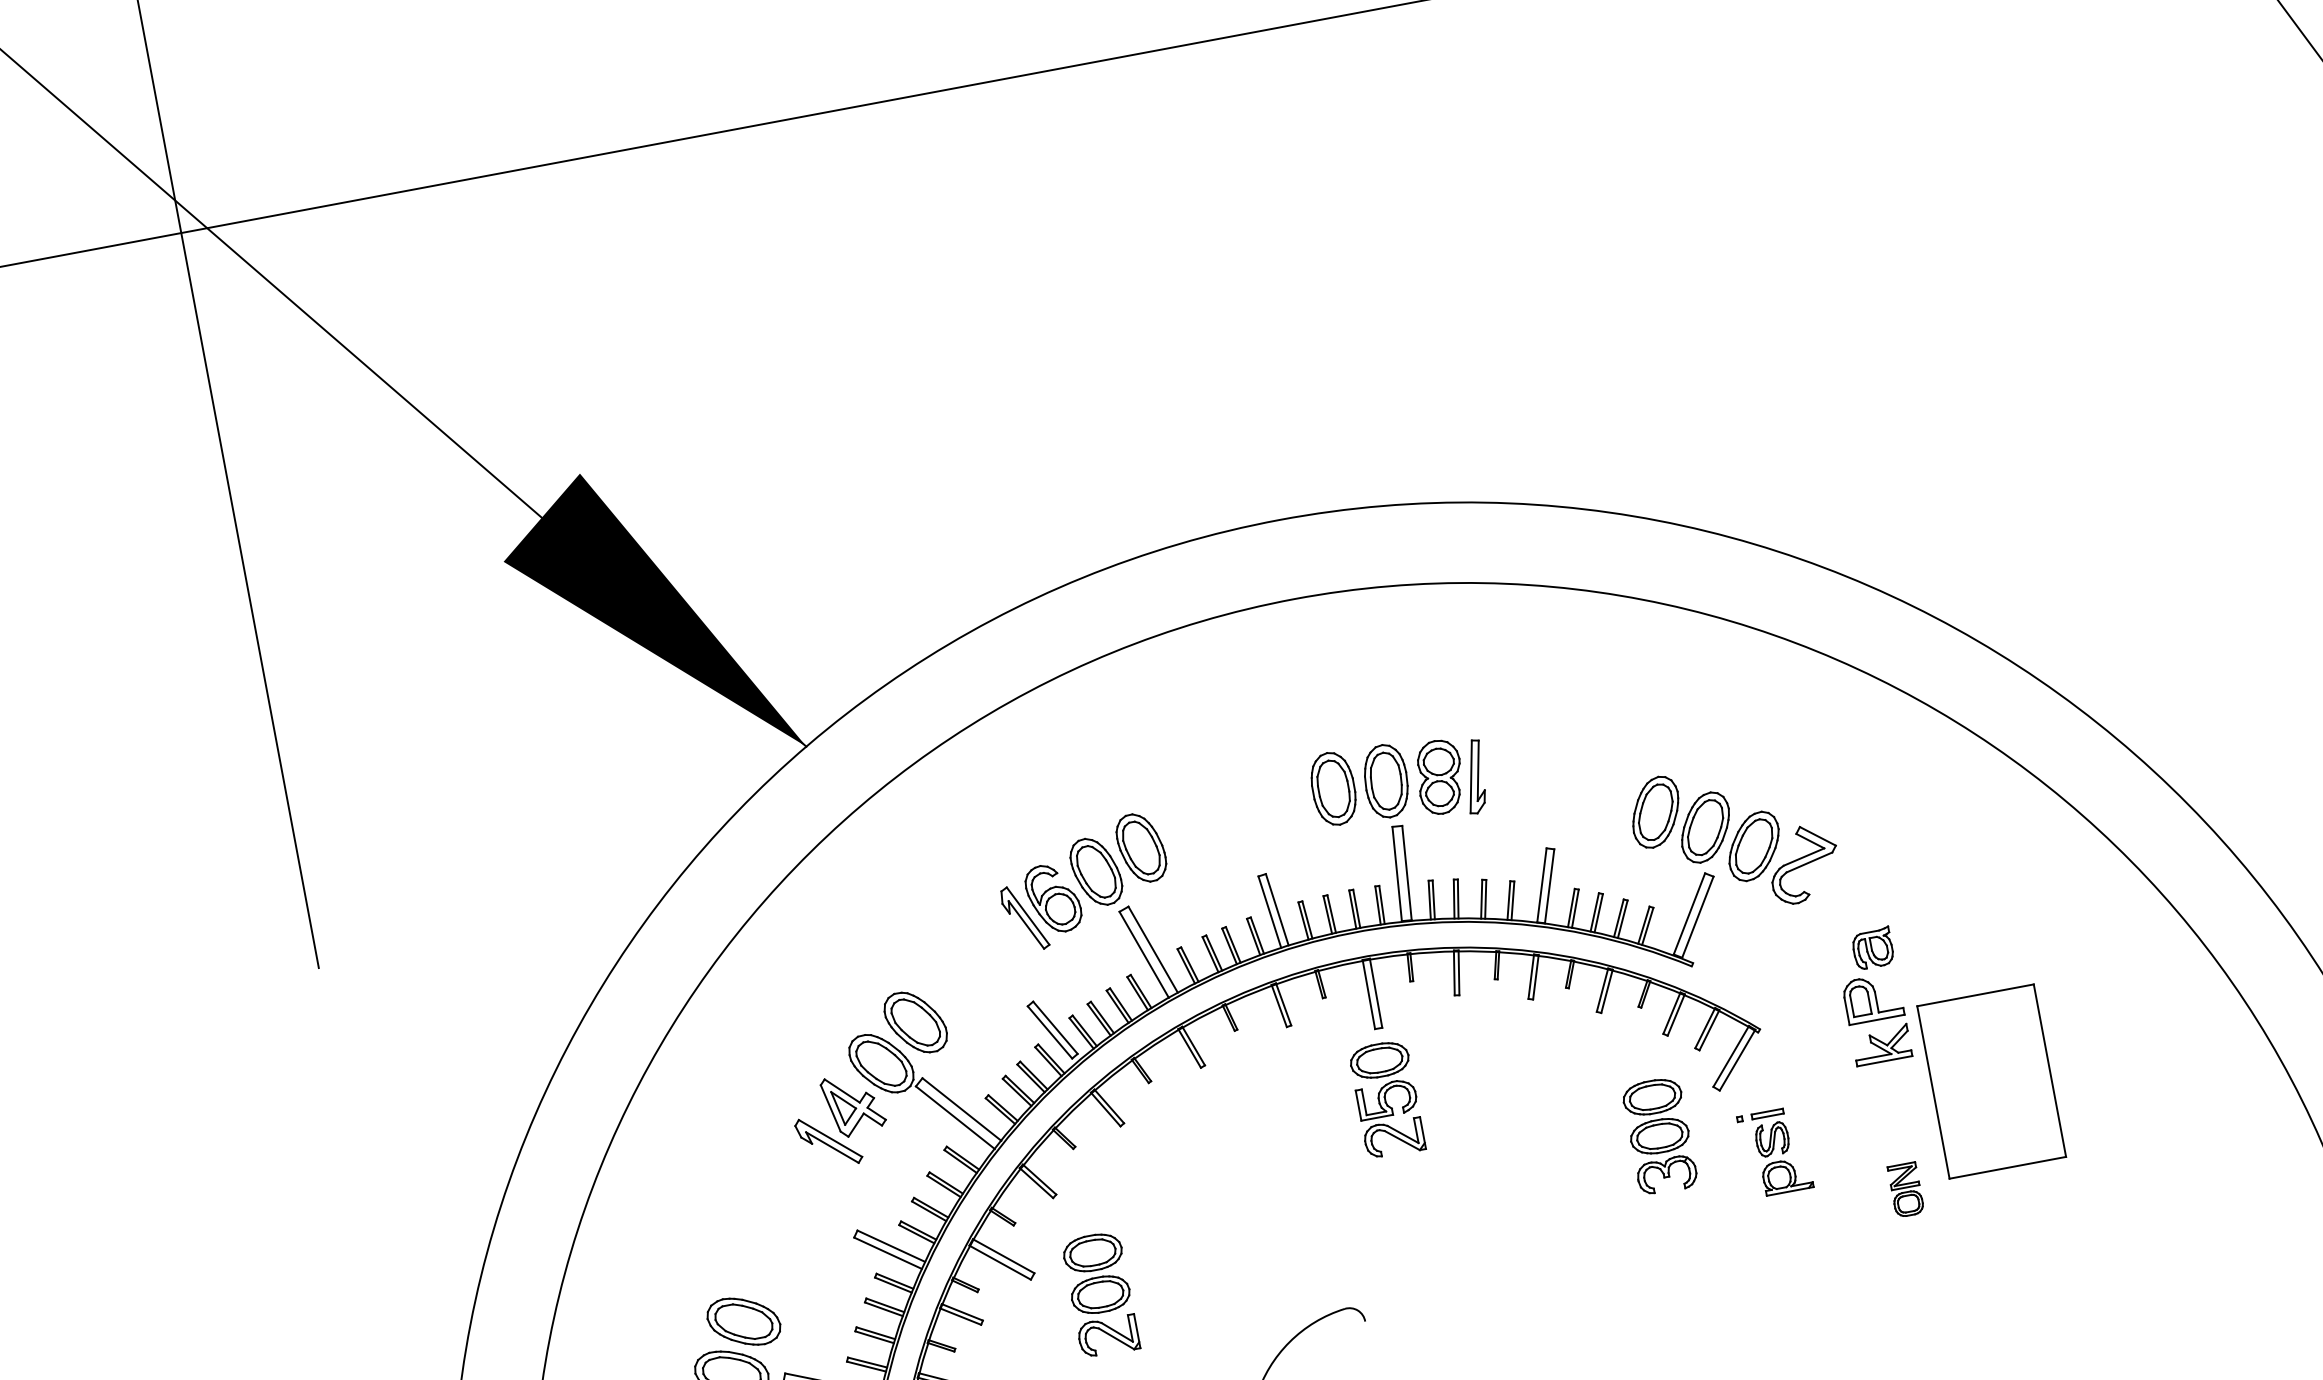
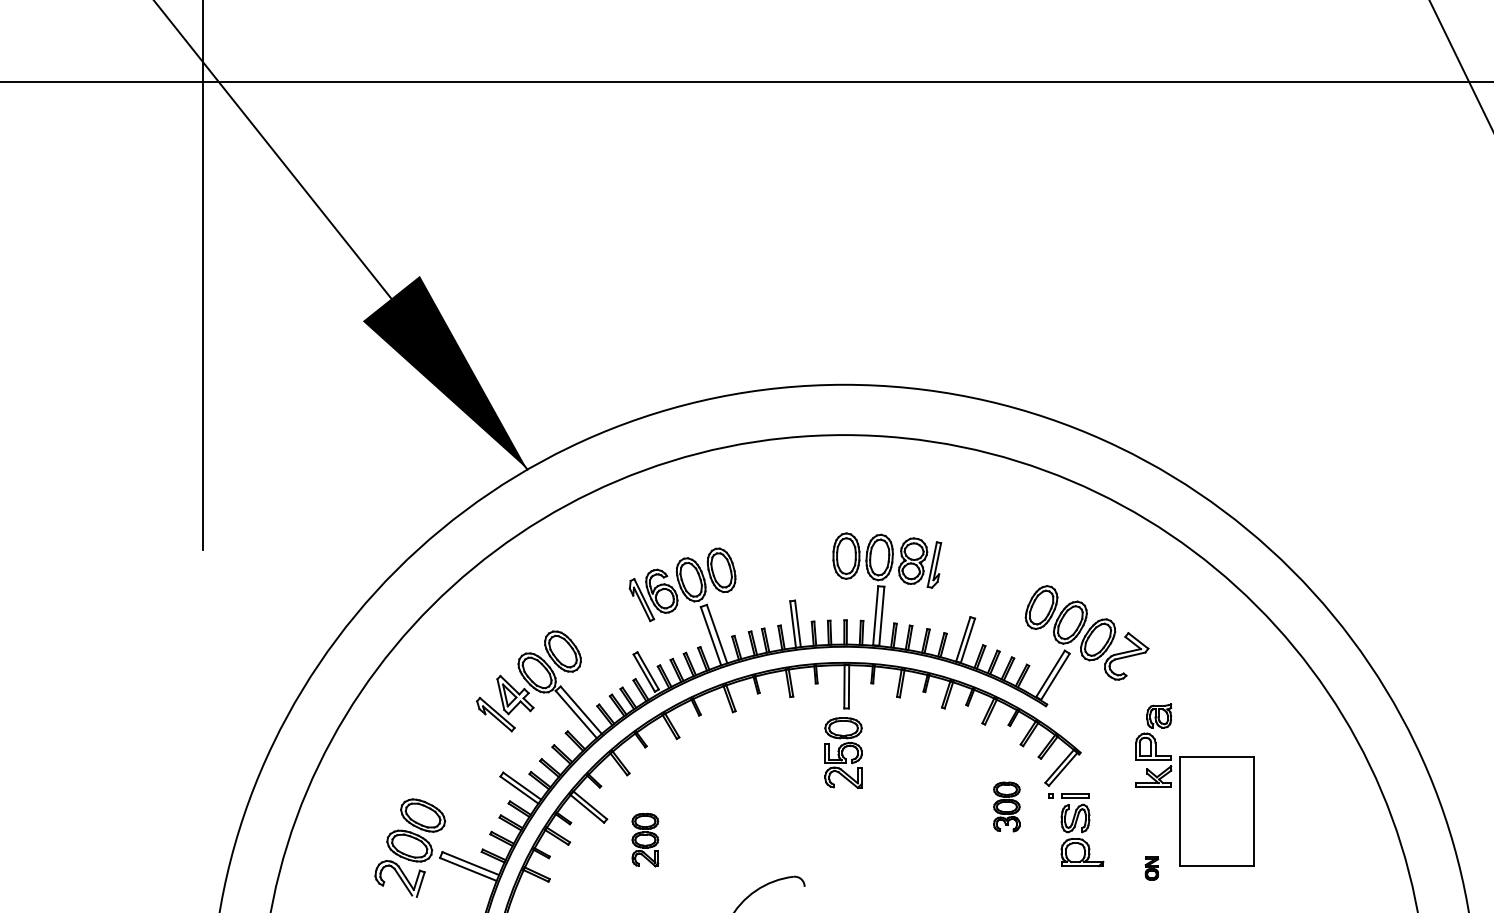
part: (1659, 1135) -> (1006, 806), size x0.7
part: (1774, 1151) -> (1075, 829), size x1.4
part: (1905, 1190) -> (1151, 868), size x0.7
part: (1100, 1293) -> (645, 839), size x0.7

